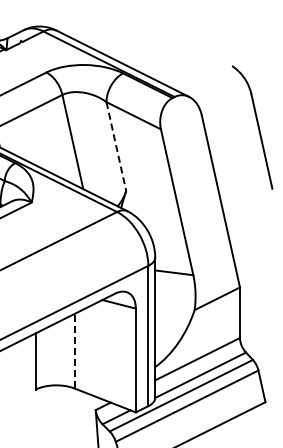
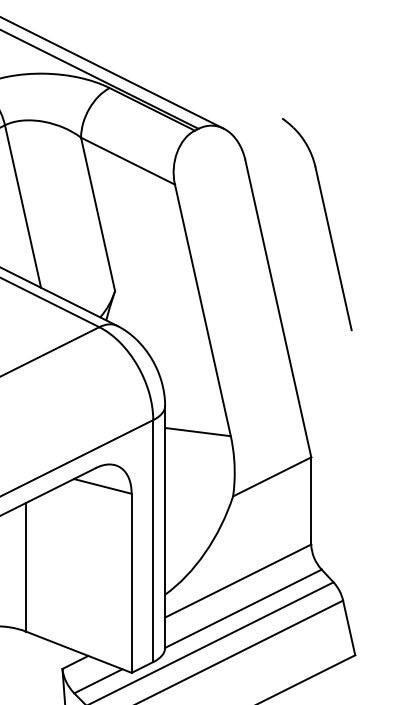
part: (252, 127) -> (317, 224), moved
line: (116, 146) -> (98, 214), dashed -> solid
line: (74, 350) -> (25, 566), dashed -> solid

